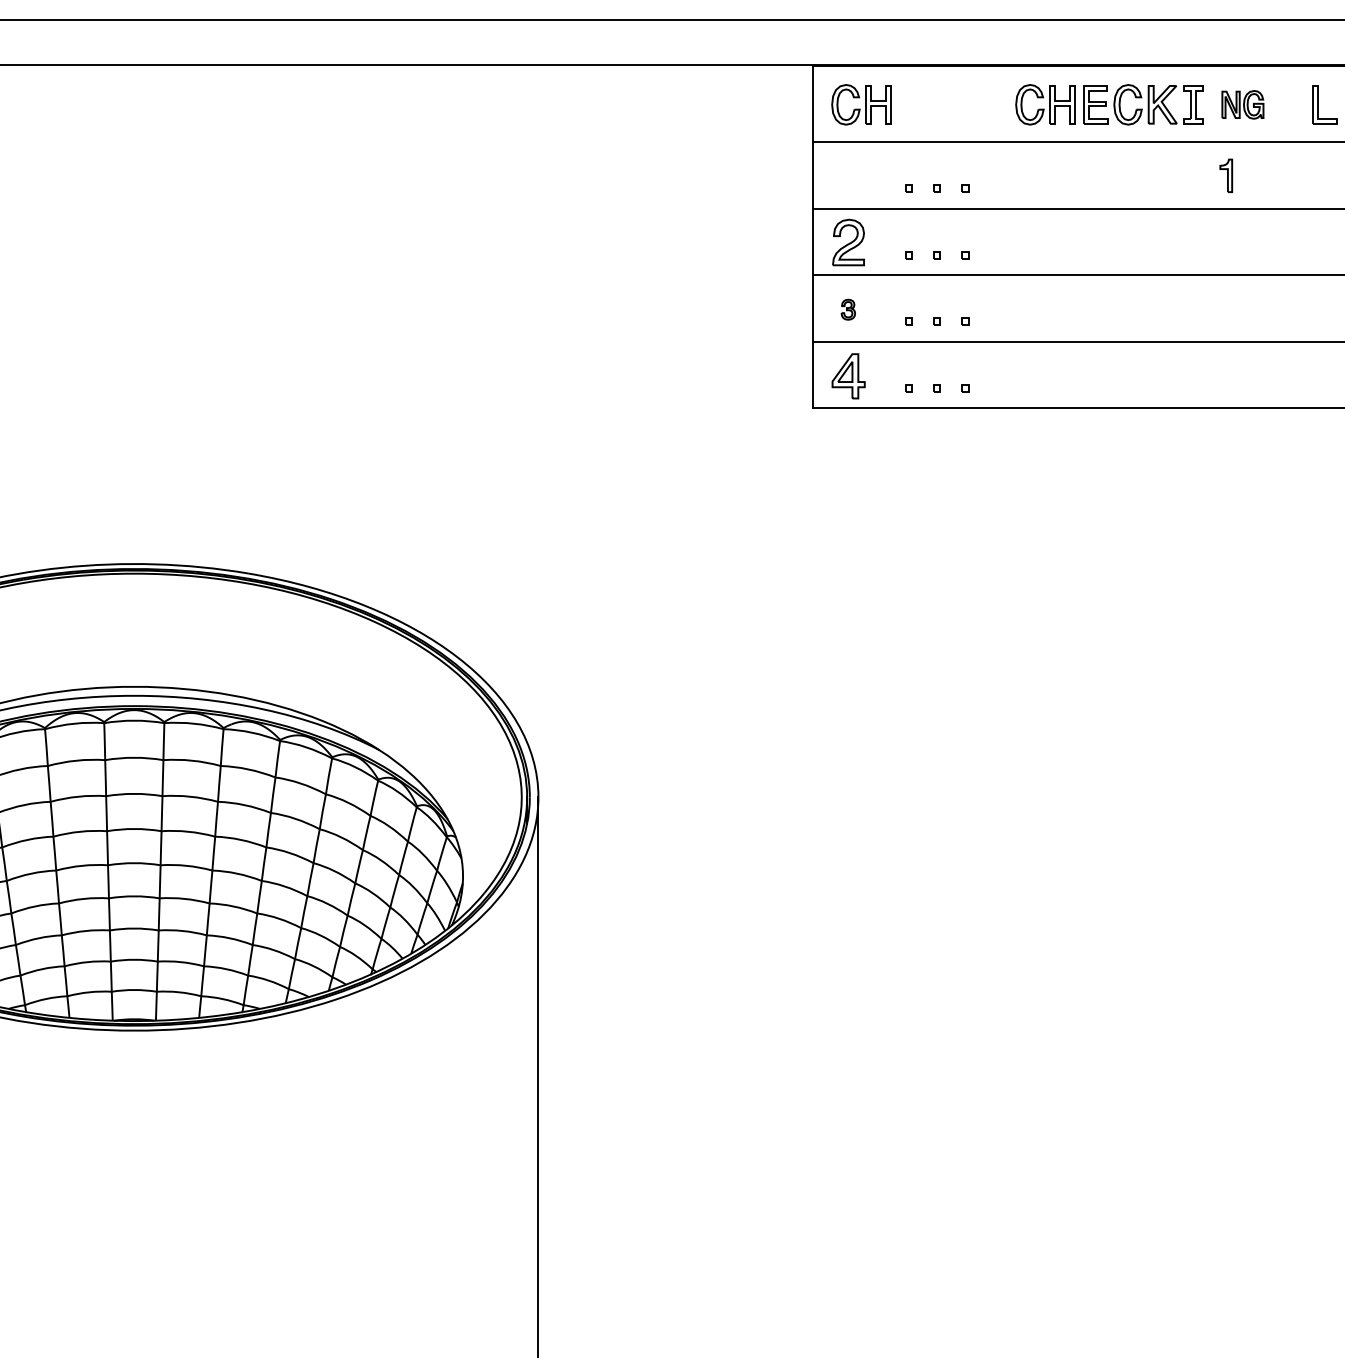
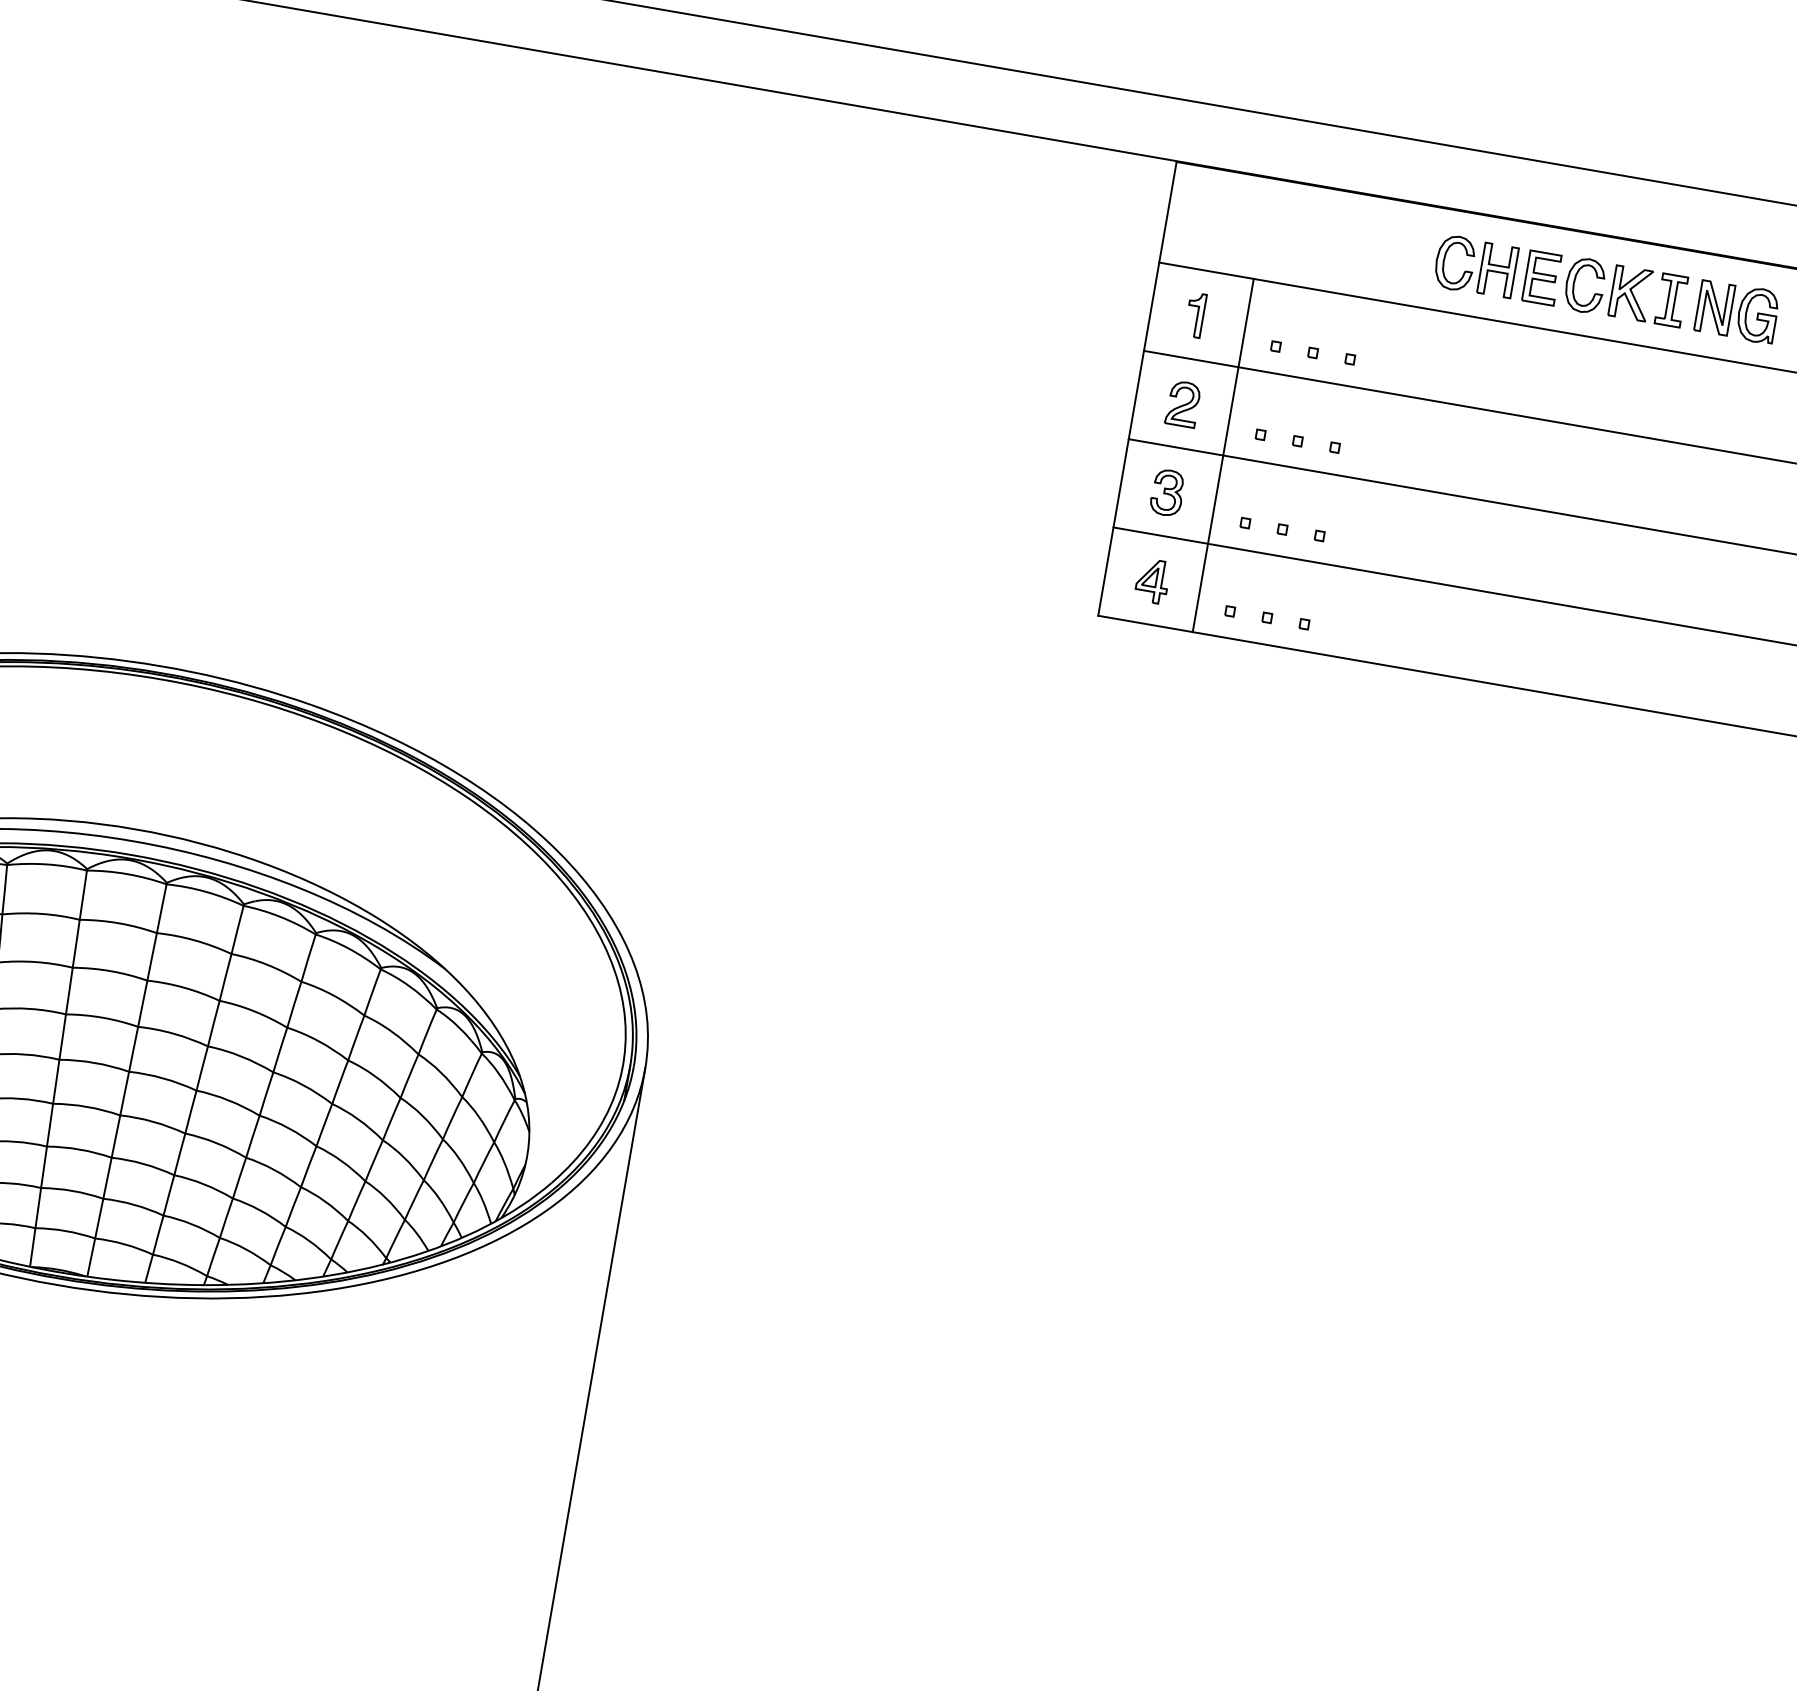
part: (861, 104) -> (1231, 224), removed
part: (1242, 104) -> (1736, 311), size x1.43
part: (1226, 175) -> (1195, 314), moved
part: (848, 242) -> (1183, 403), size x0.71
line: (884, 274) -> (1223, 454), added
part: (848, 309) -> (1167, 492), size x1.67
part: (848, 375) -> (1152, 580), size x0.71

